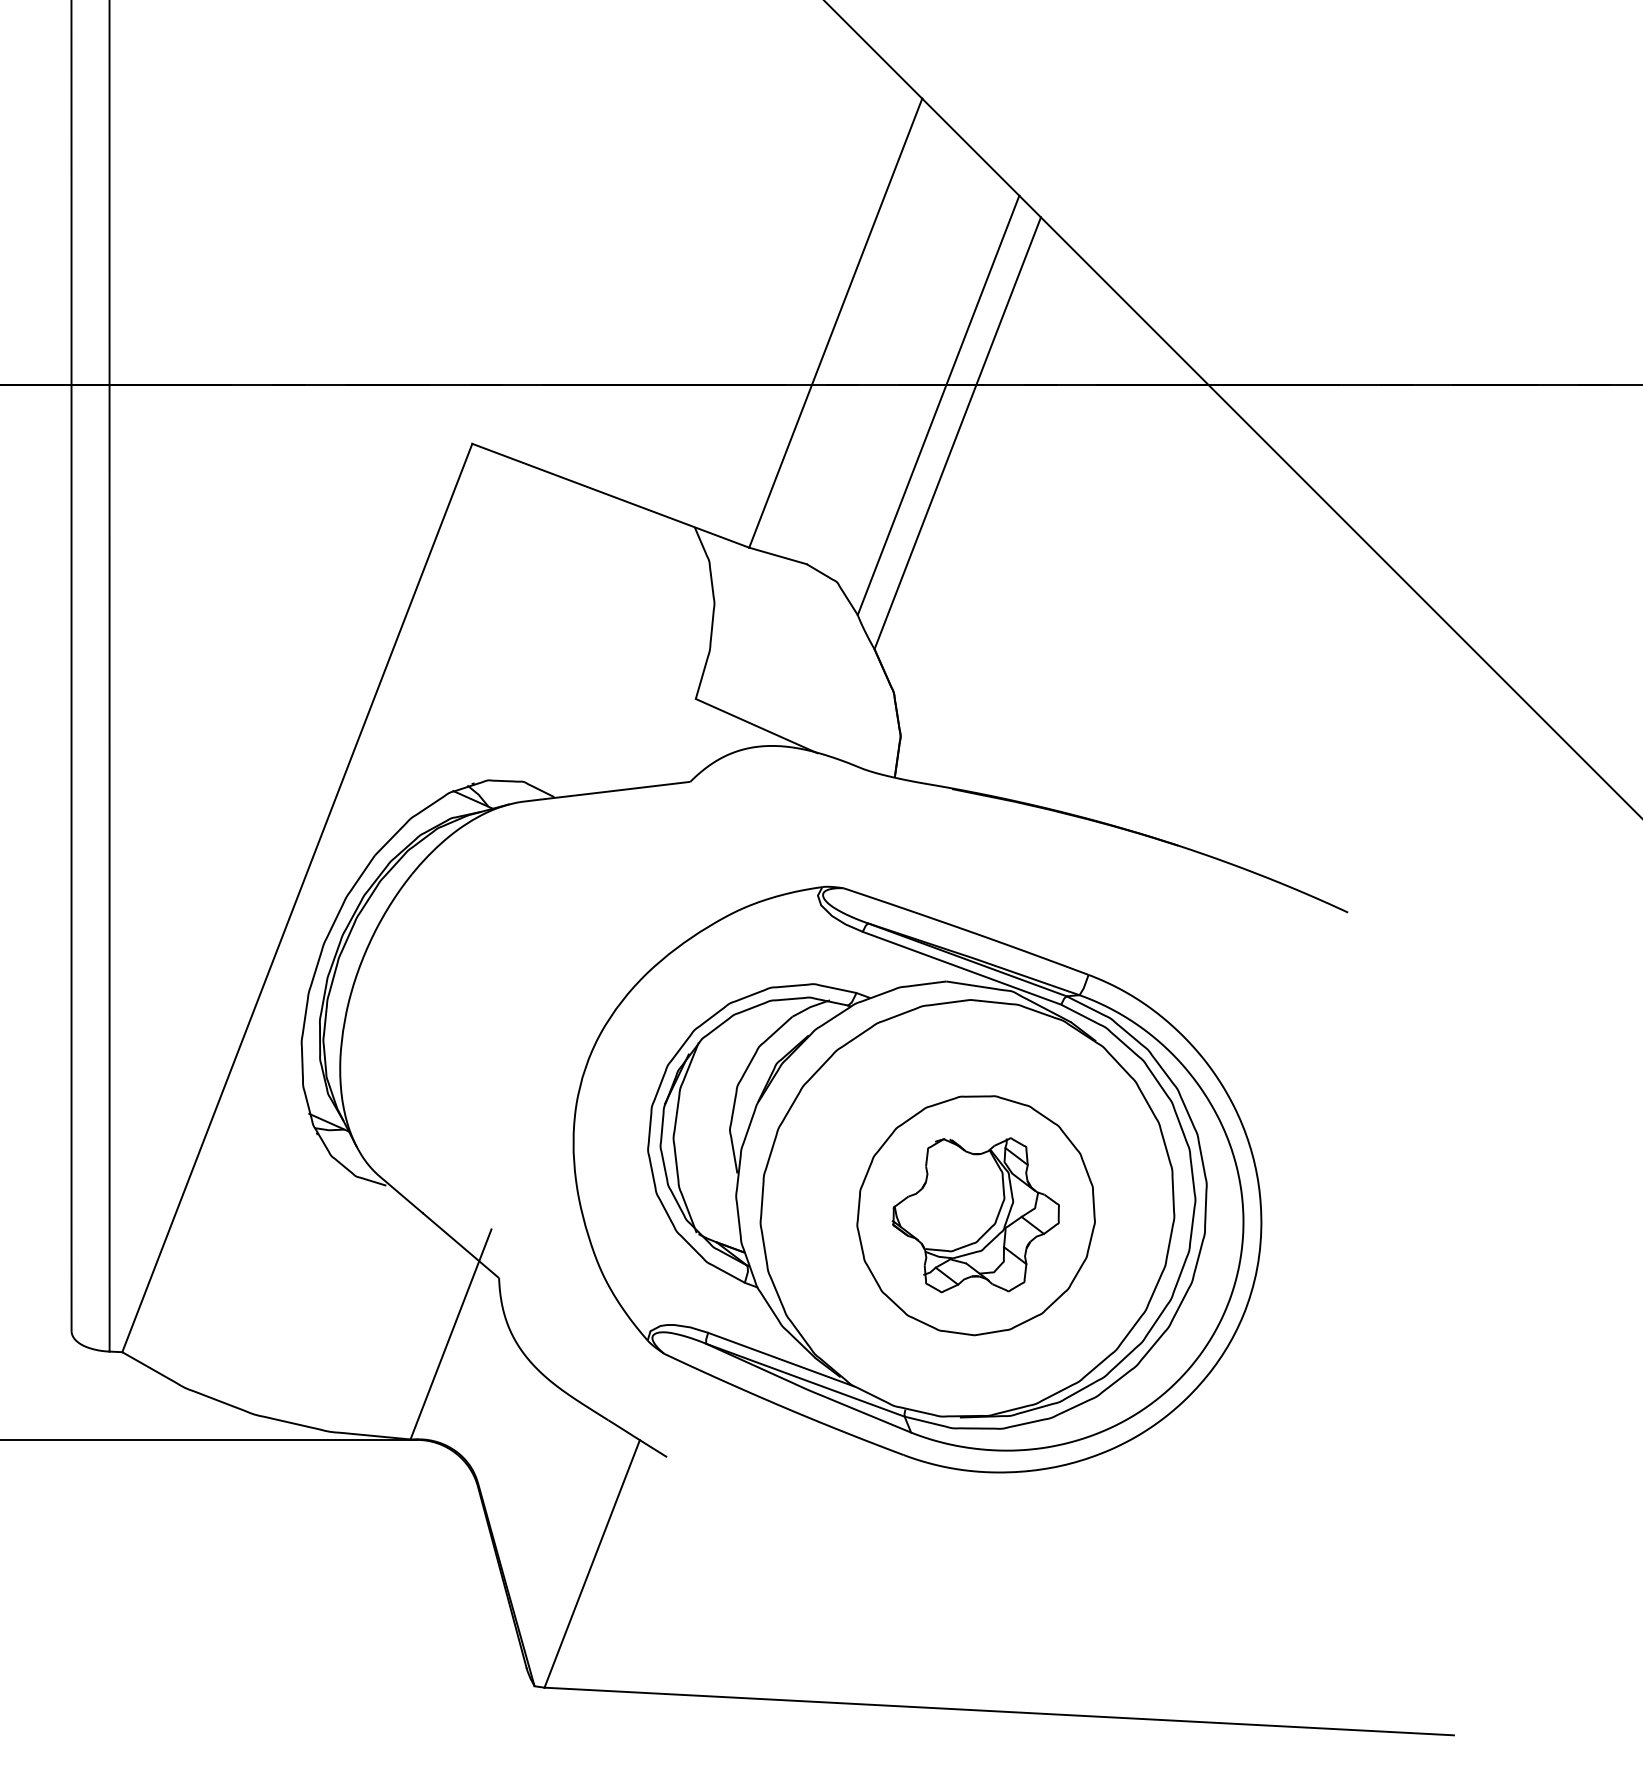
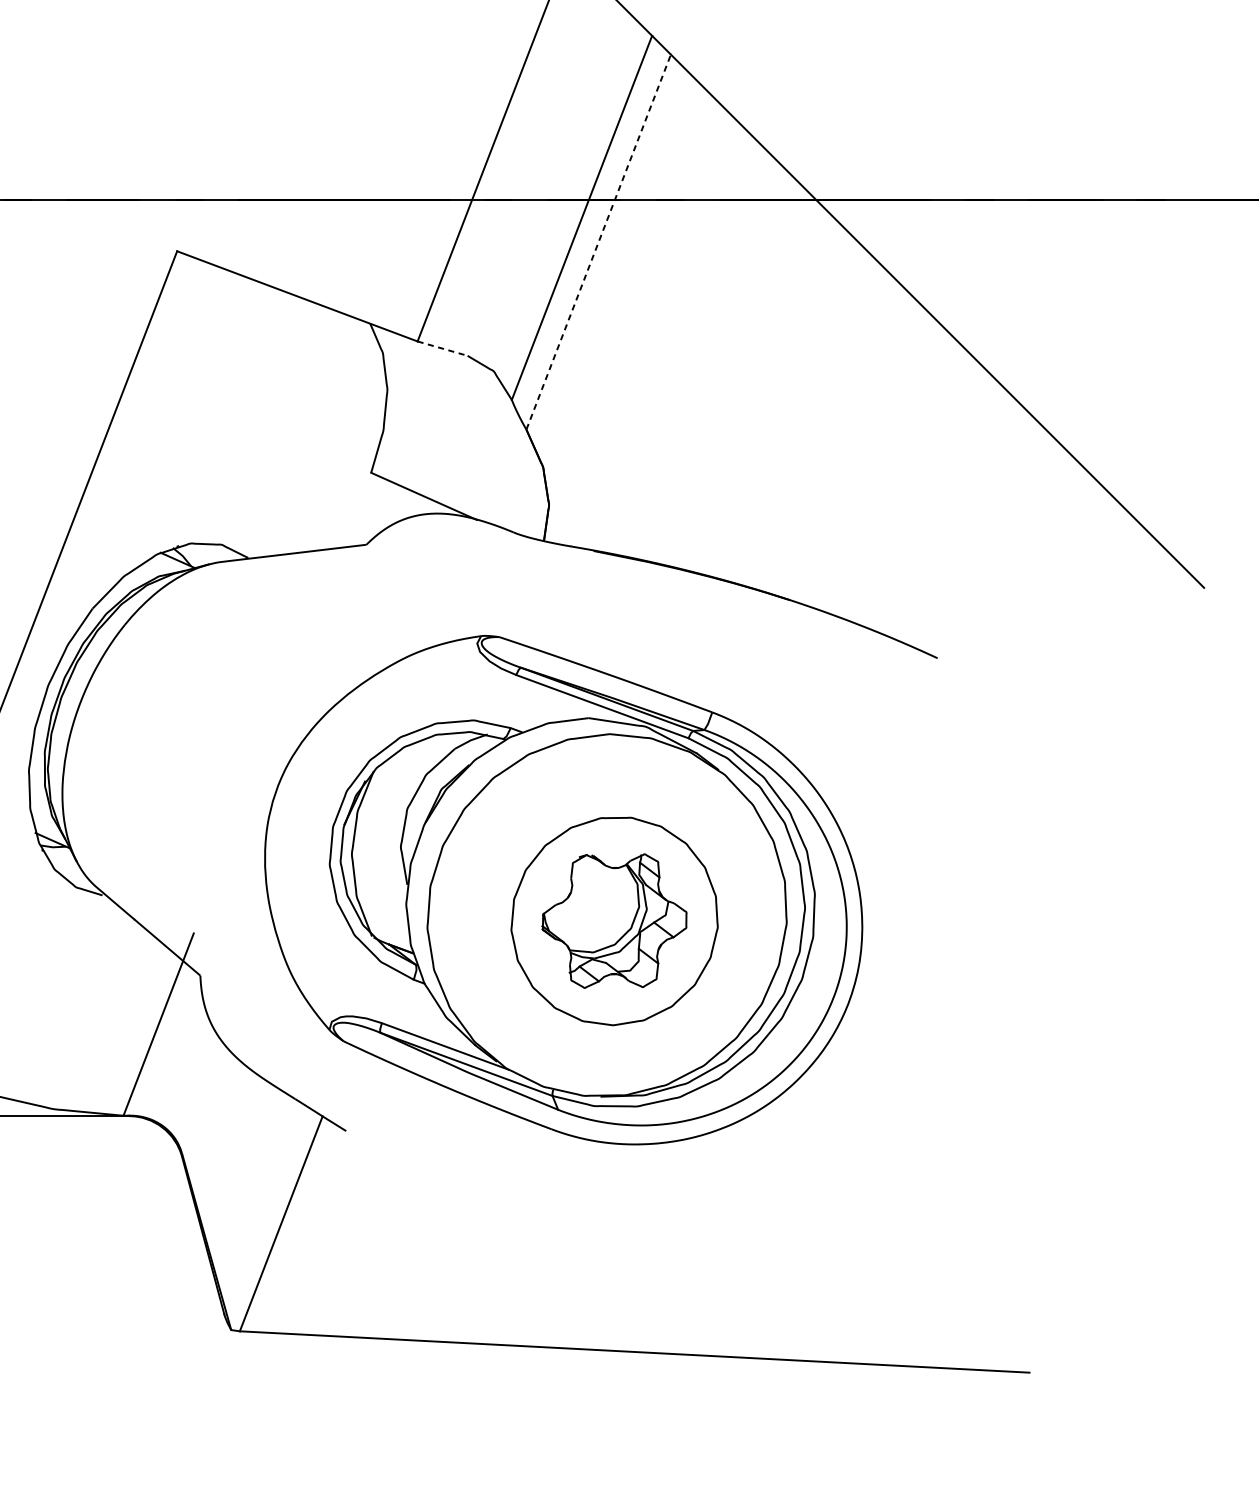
line: (957, 432) -> (598, 241), solid -> dashed
line: (778, 555) -> (443, 348), solid -> dashed

